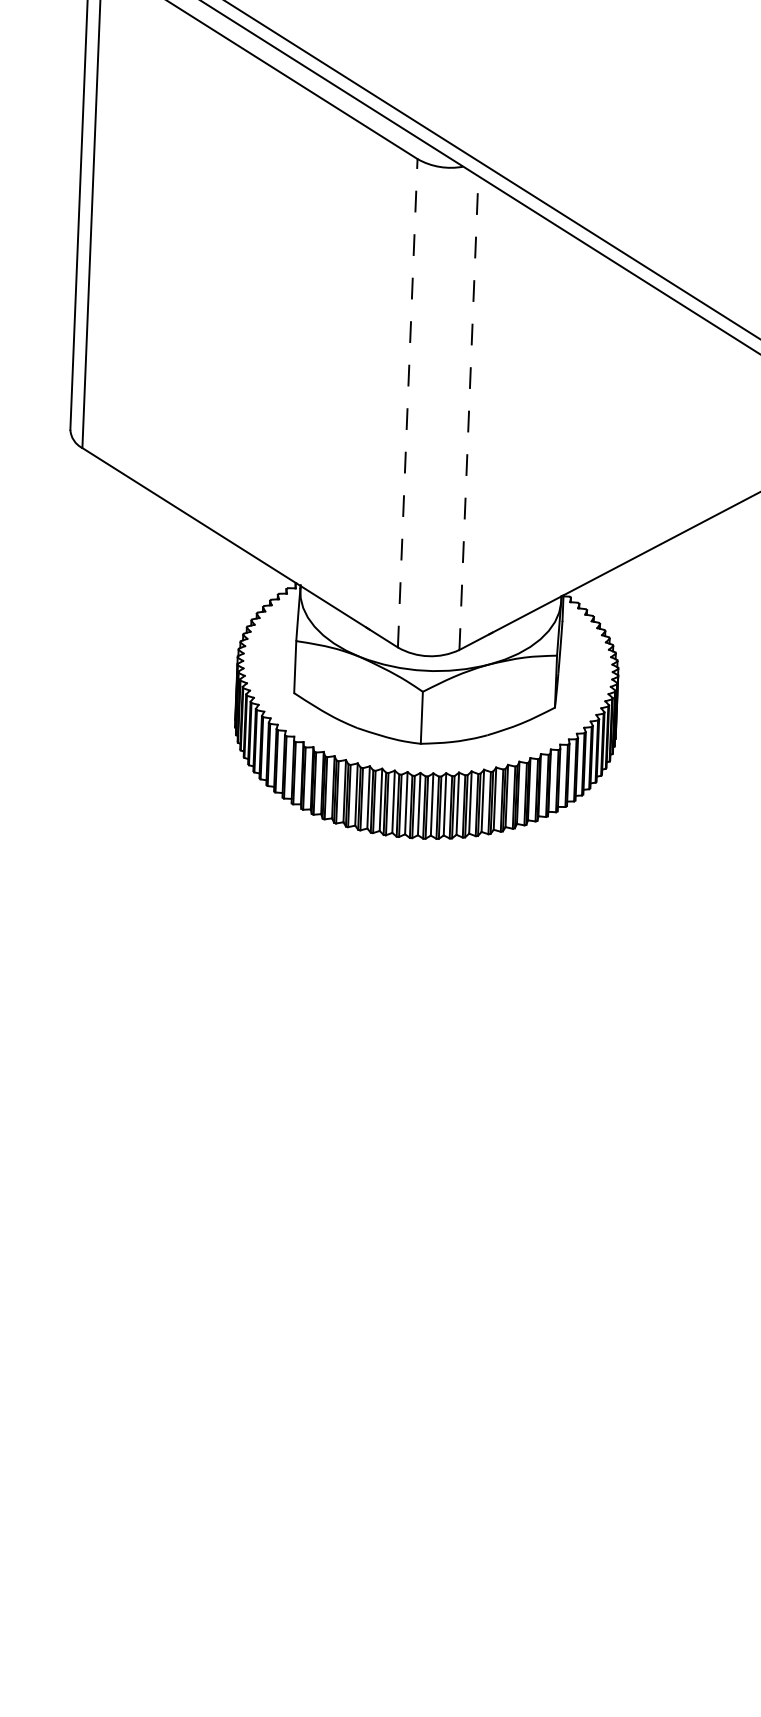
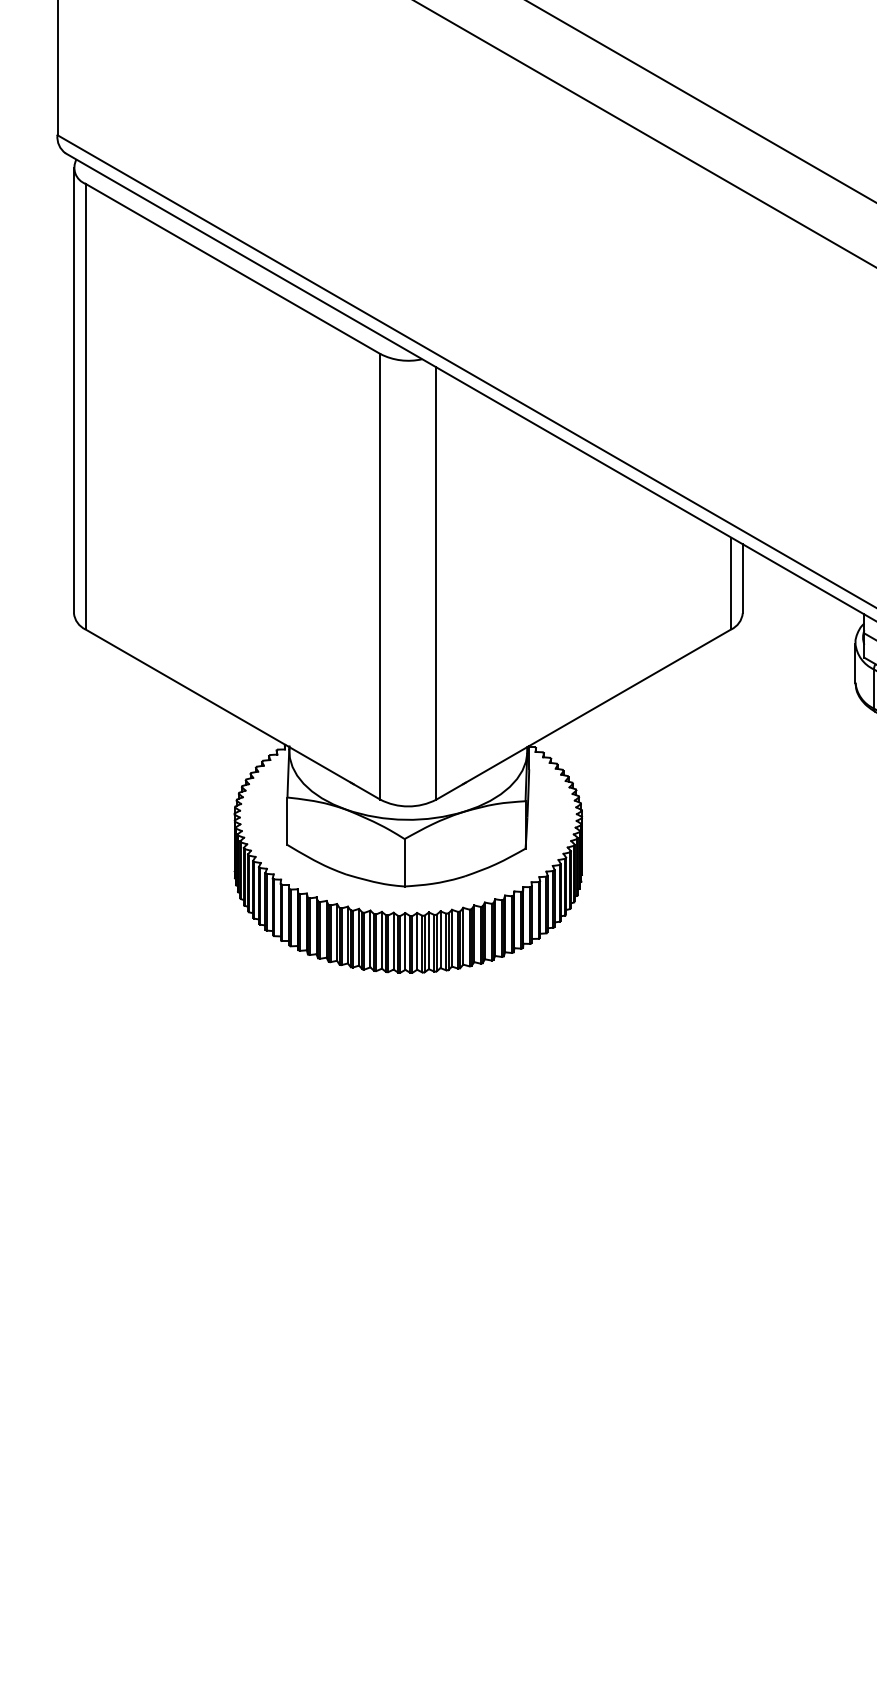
line: (407, 402) -> (380, 576), dashed -> solid
line: (469, 413) -> (436, 583), dashed -> solid

